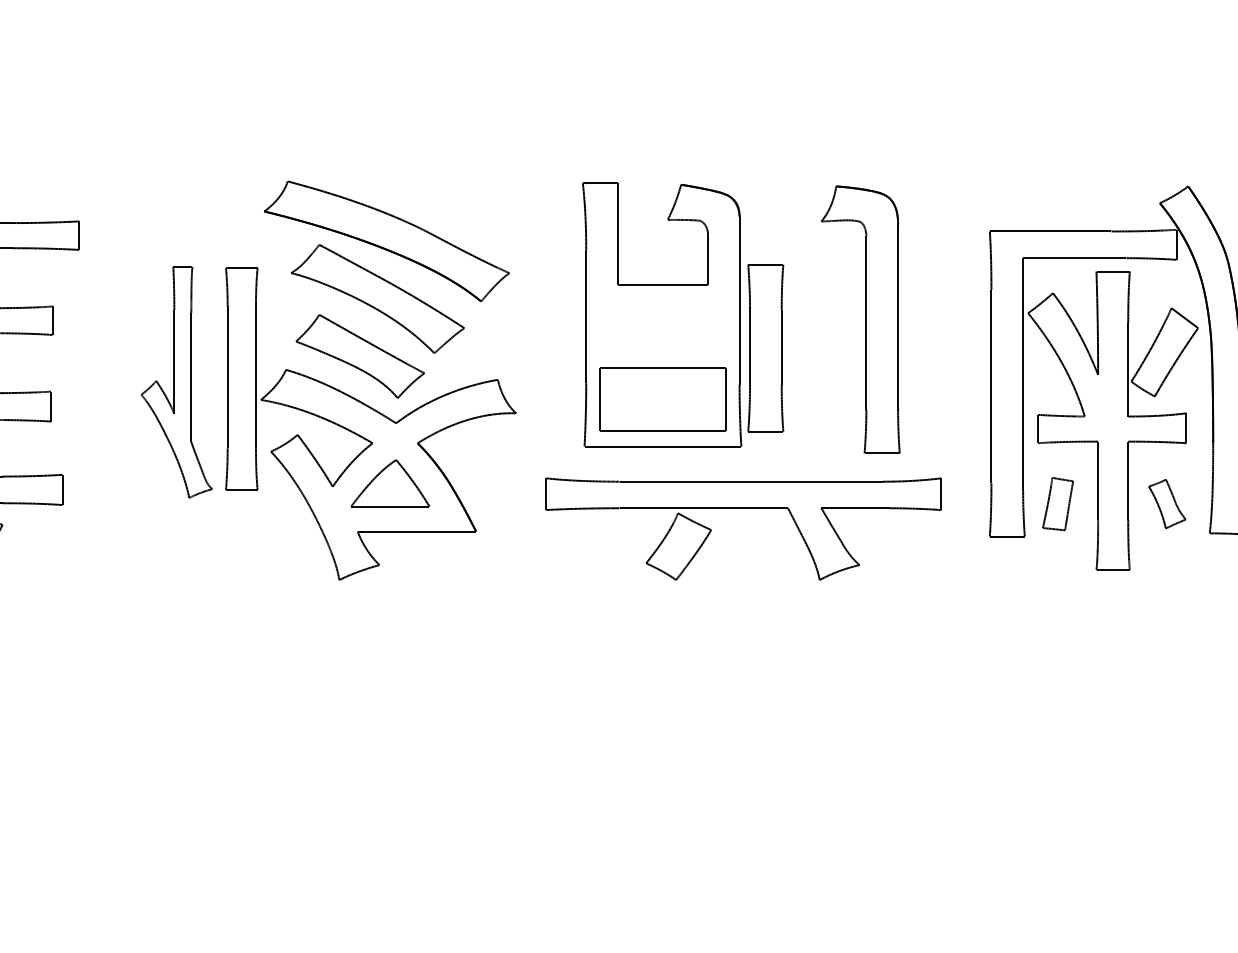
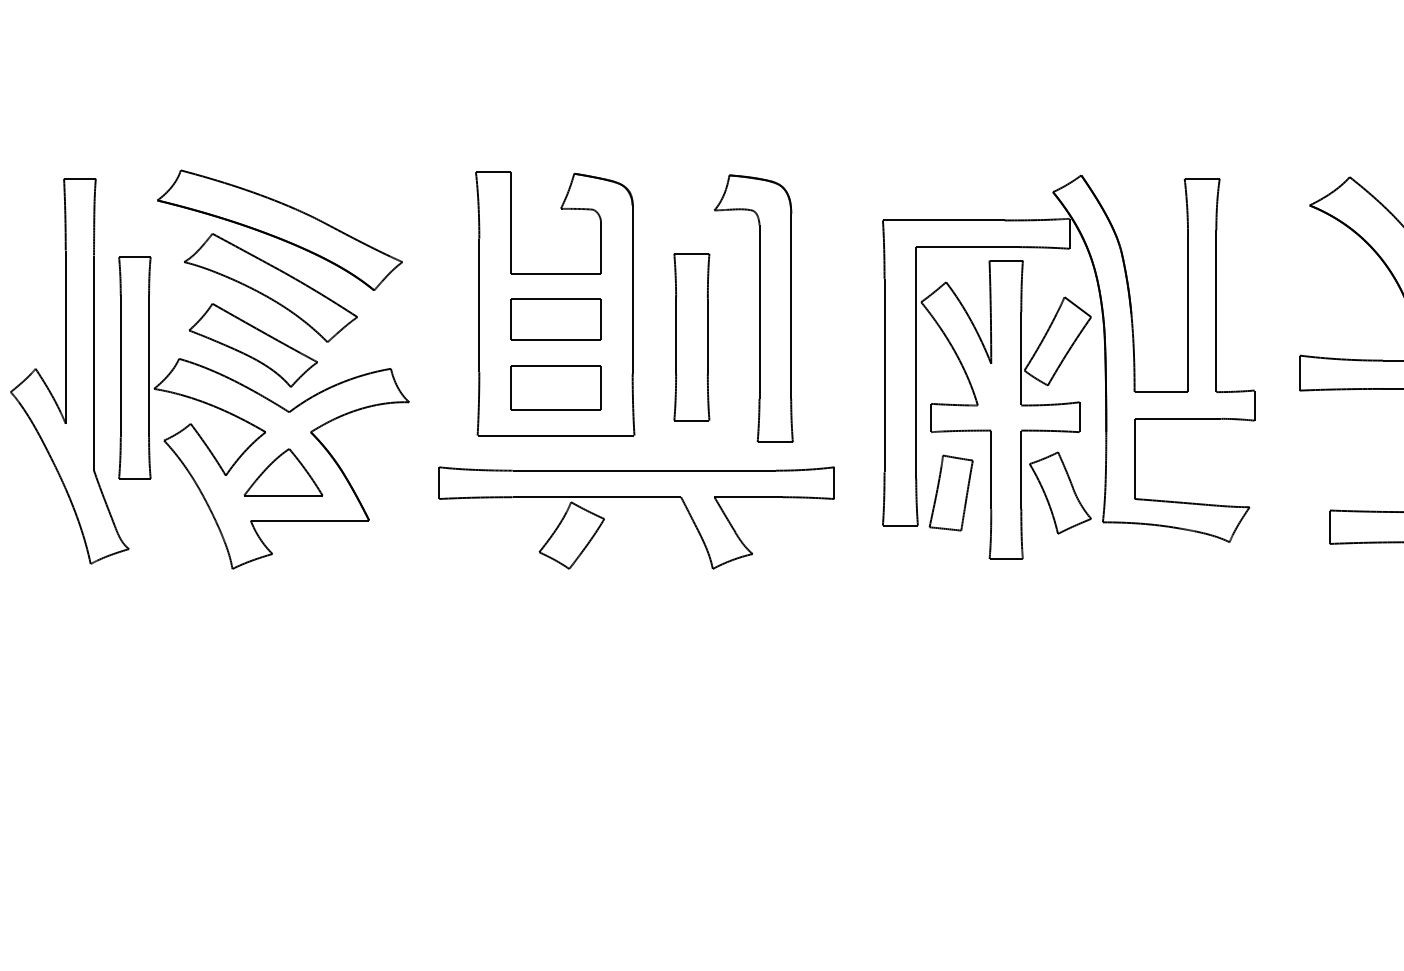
part: (662, 330) -> (555, 319), added
part: (765, 348) -> (691, 337), moved
part: (176, 382) -> (69, 371), size x1.67
part: (662, 398) -> (555, 387), size x0.71
part: (1057, 503) -> (950, 492), size x1.43
part: (1167, 503) -> (1060, 492), size x1.67

